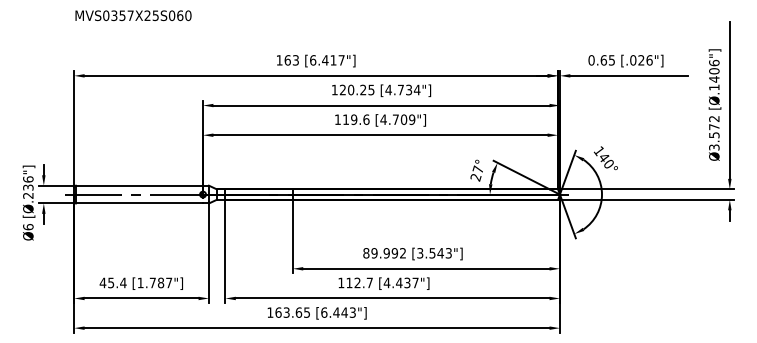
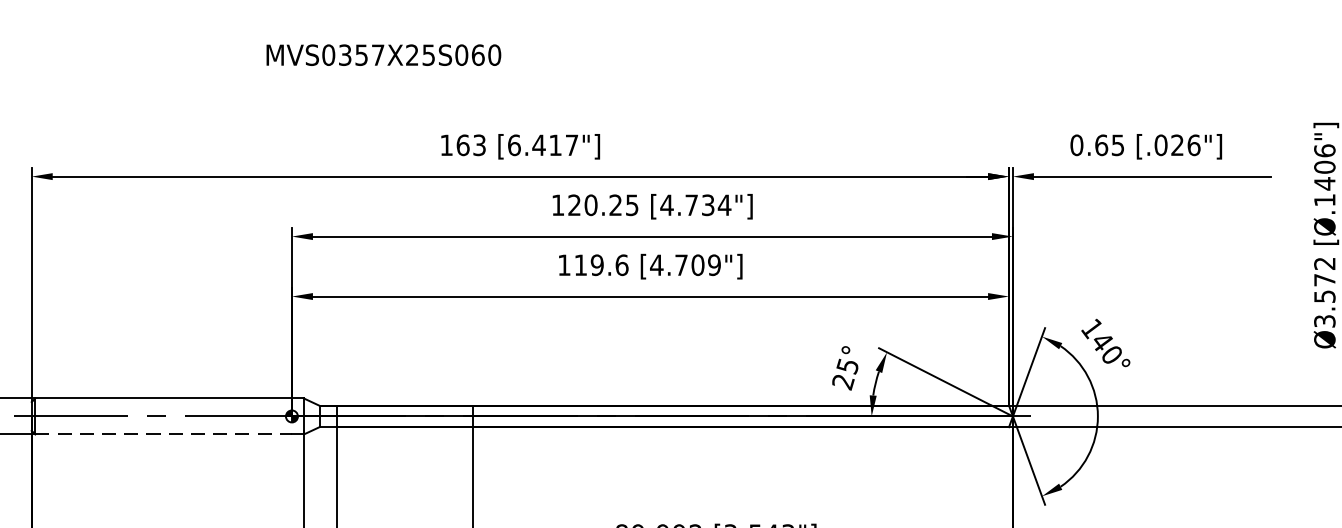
text: (133, 15) -> (383, 54), moved
text: (477, 169) -> (846, 365), 27° -> 25°
line: (139, 203) -> (163, 434), solid -> dashed

